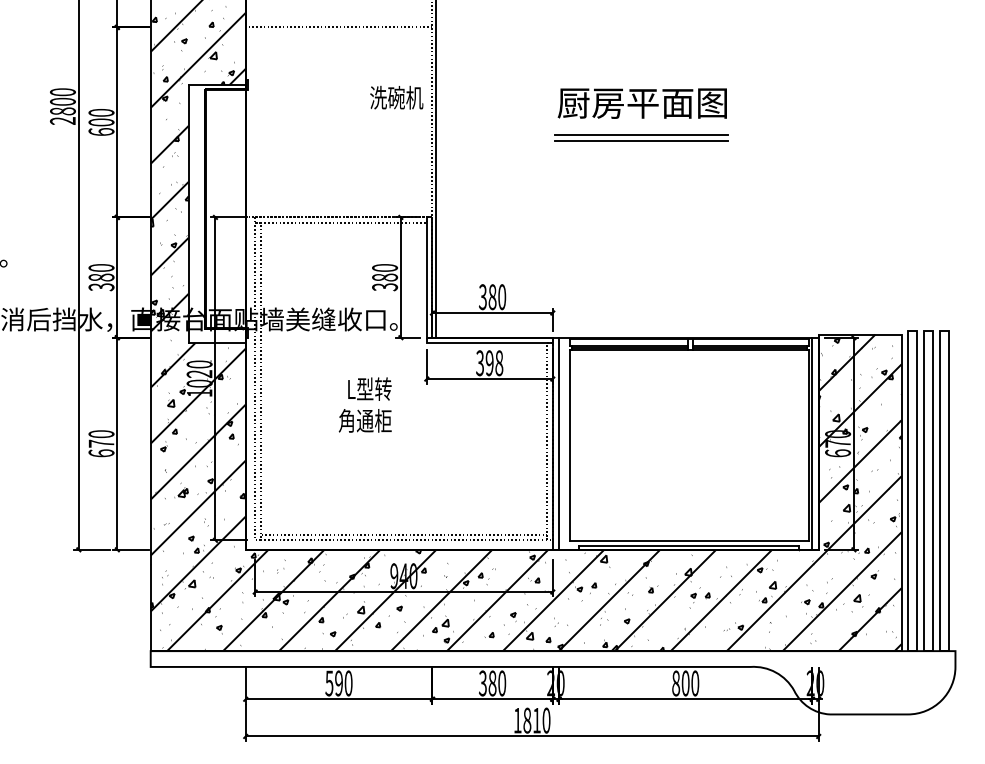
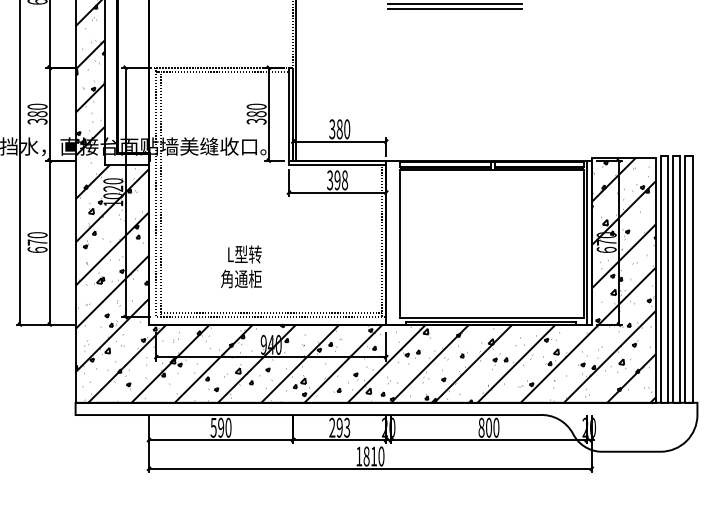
text: (364, 404) -> (240, 266), moved
line: (559, 443) -> (391, 242), removed
text: (492, 683) -> (339, 427), 380 -> 293

